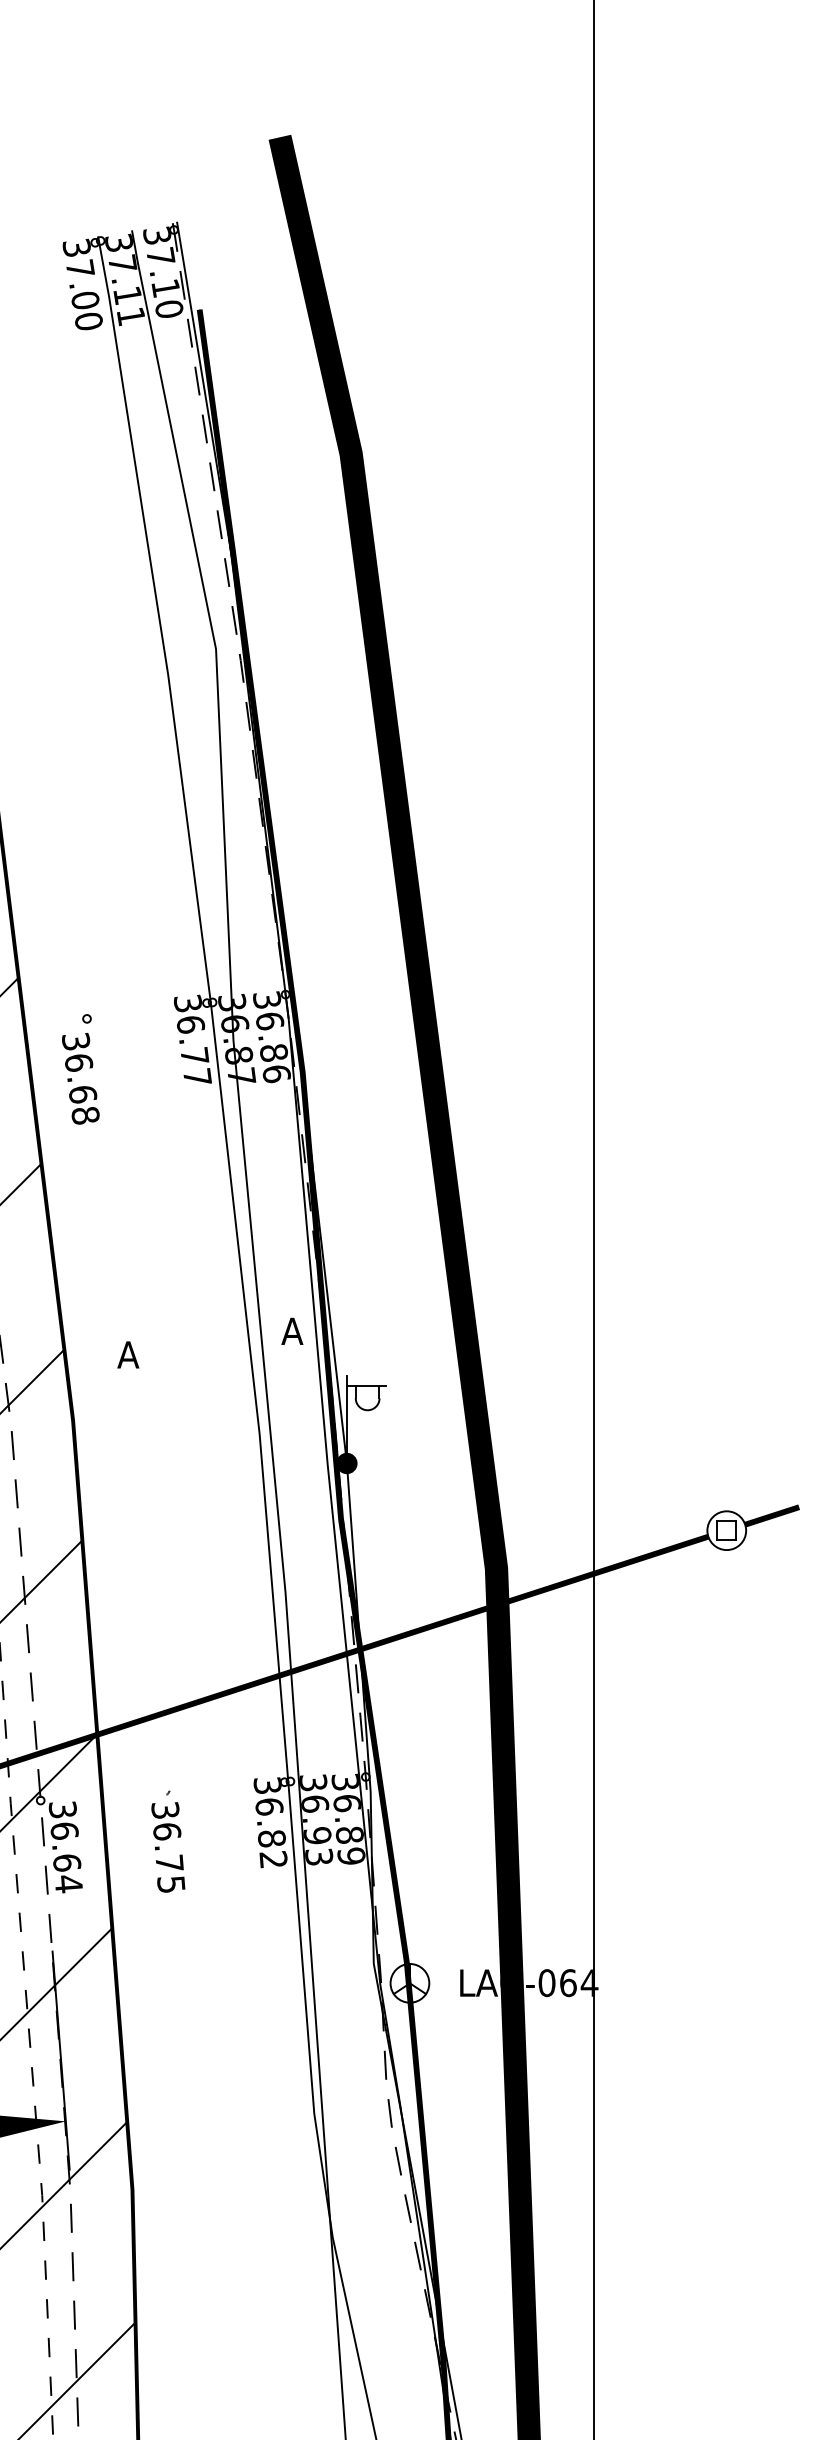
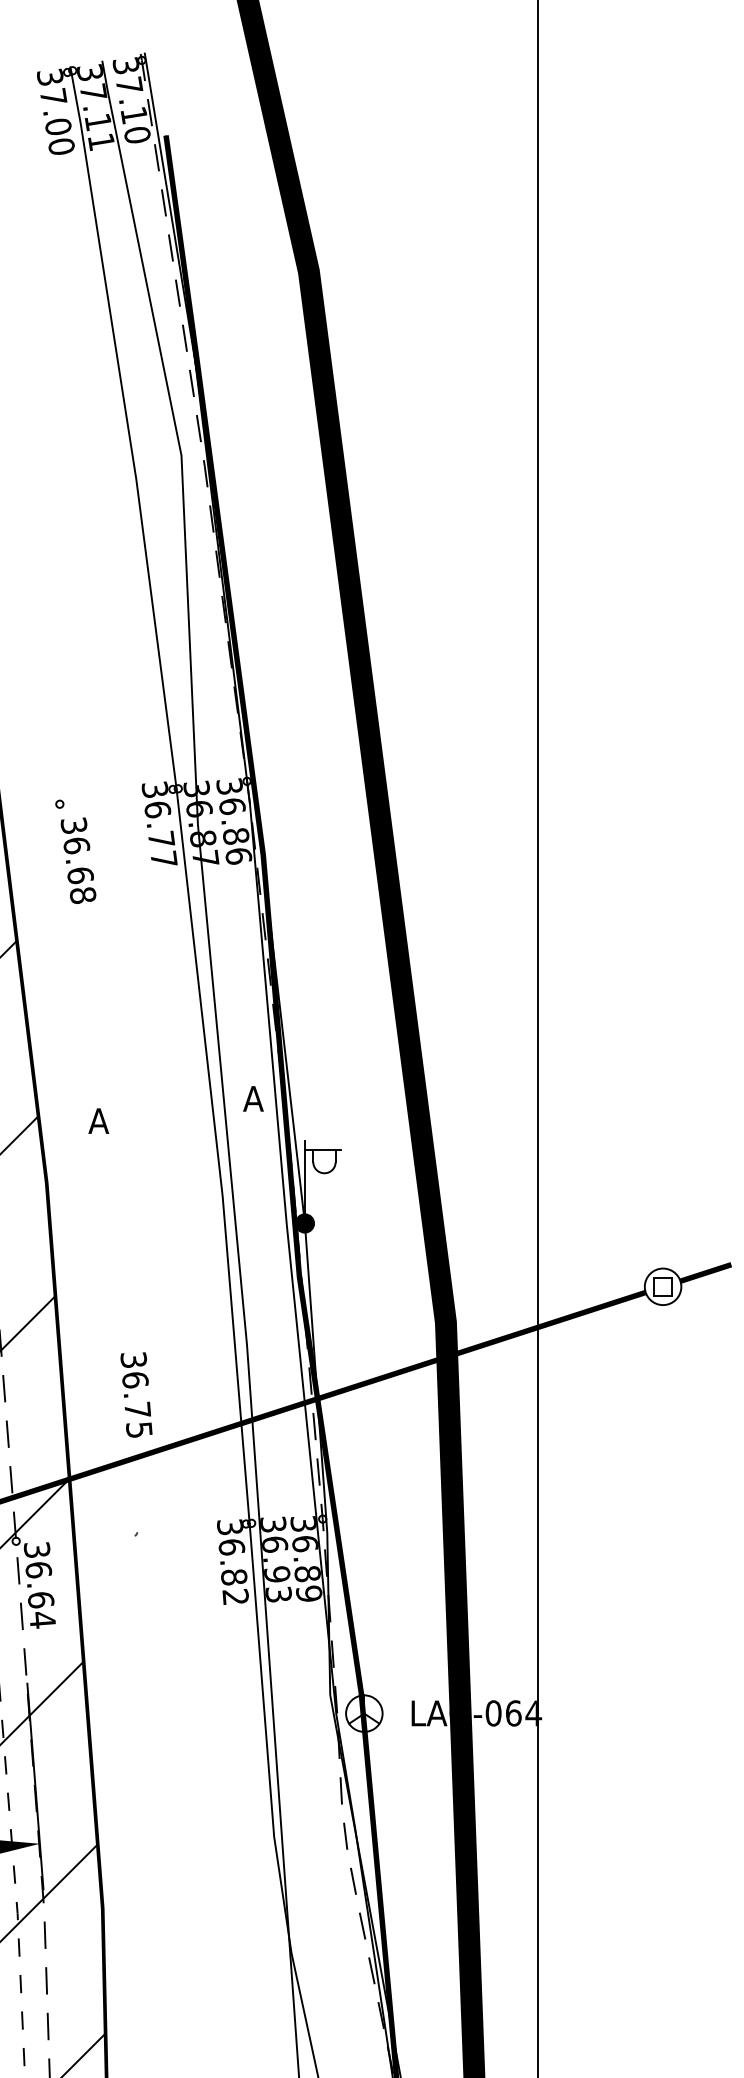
text: (80, 1078) -> (78, 860), moved
text: (168, 1847) -> (136, 1395), moved

